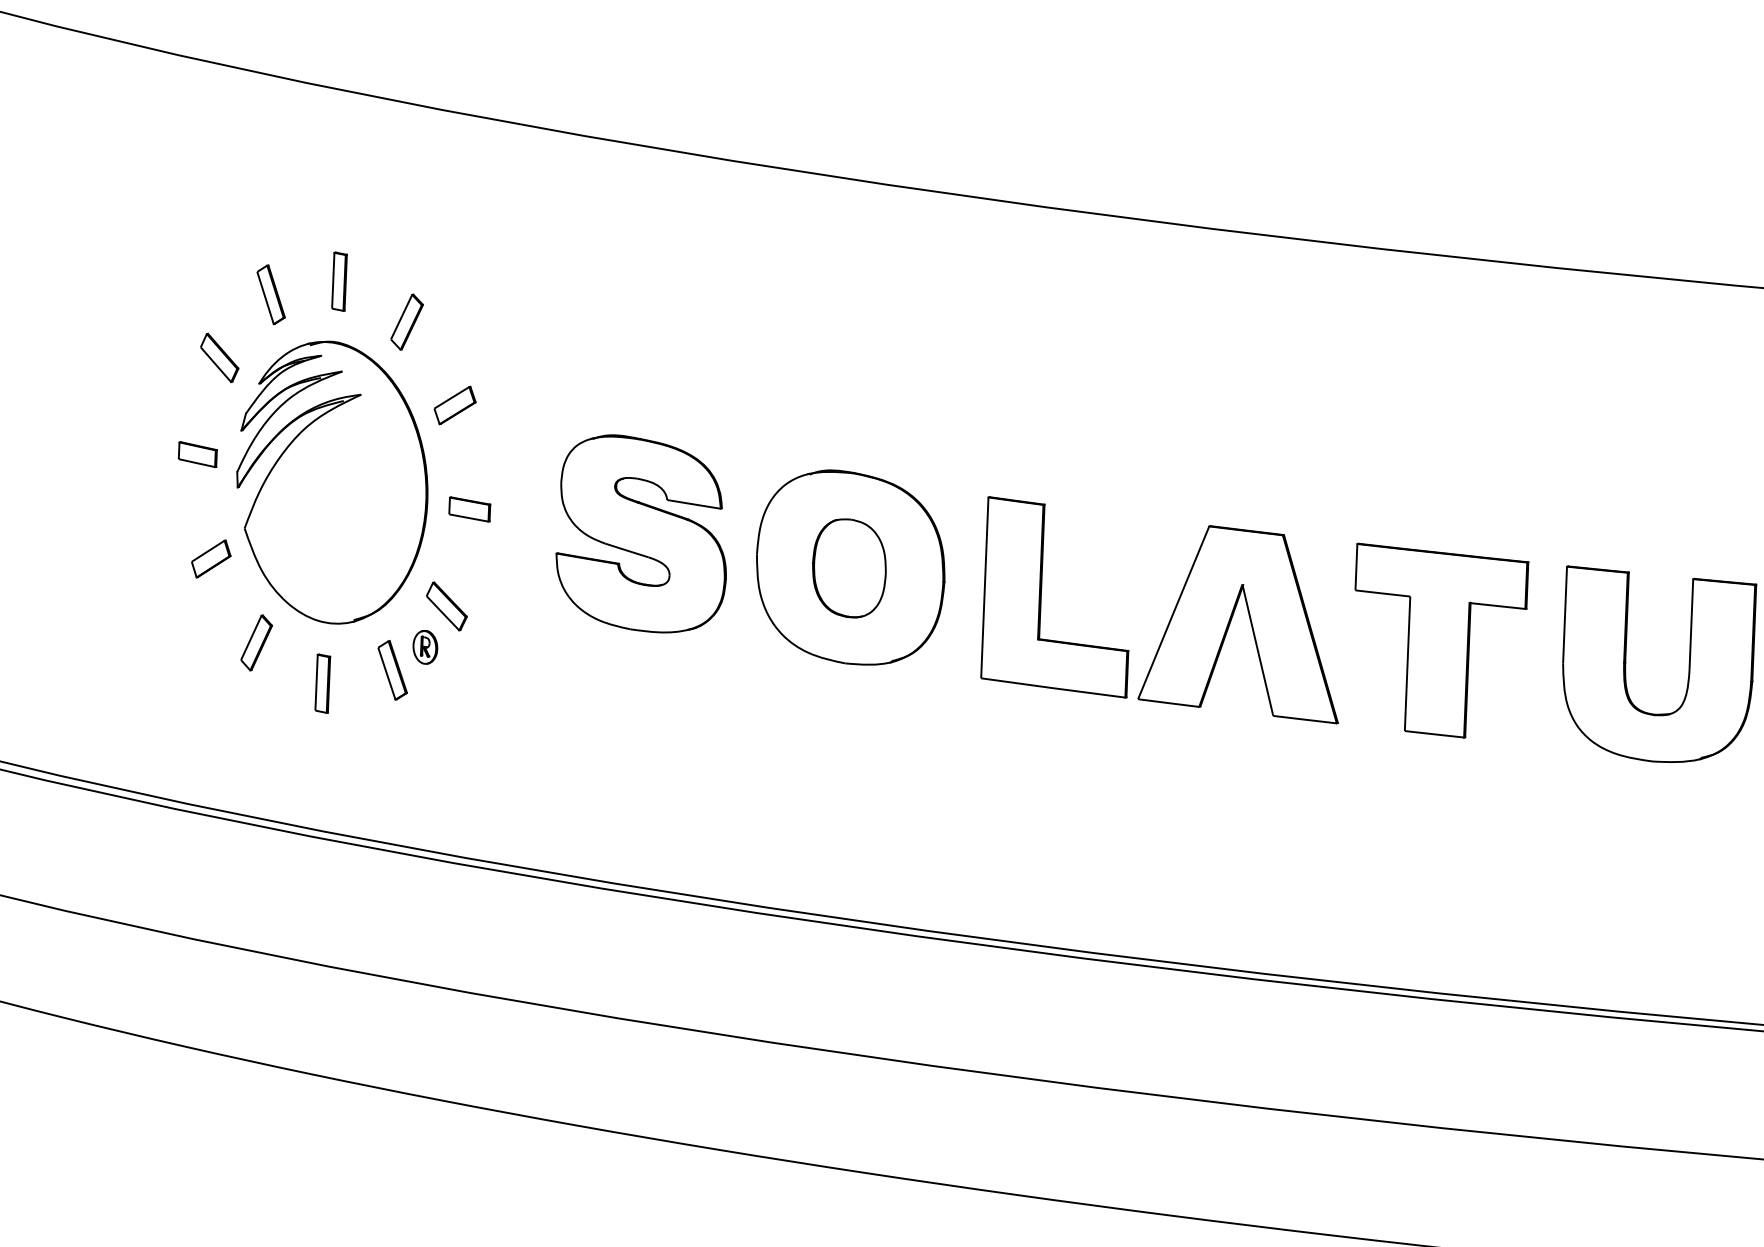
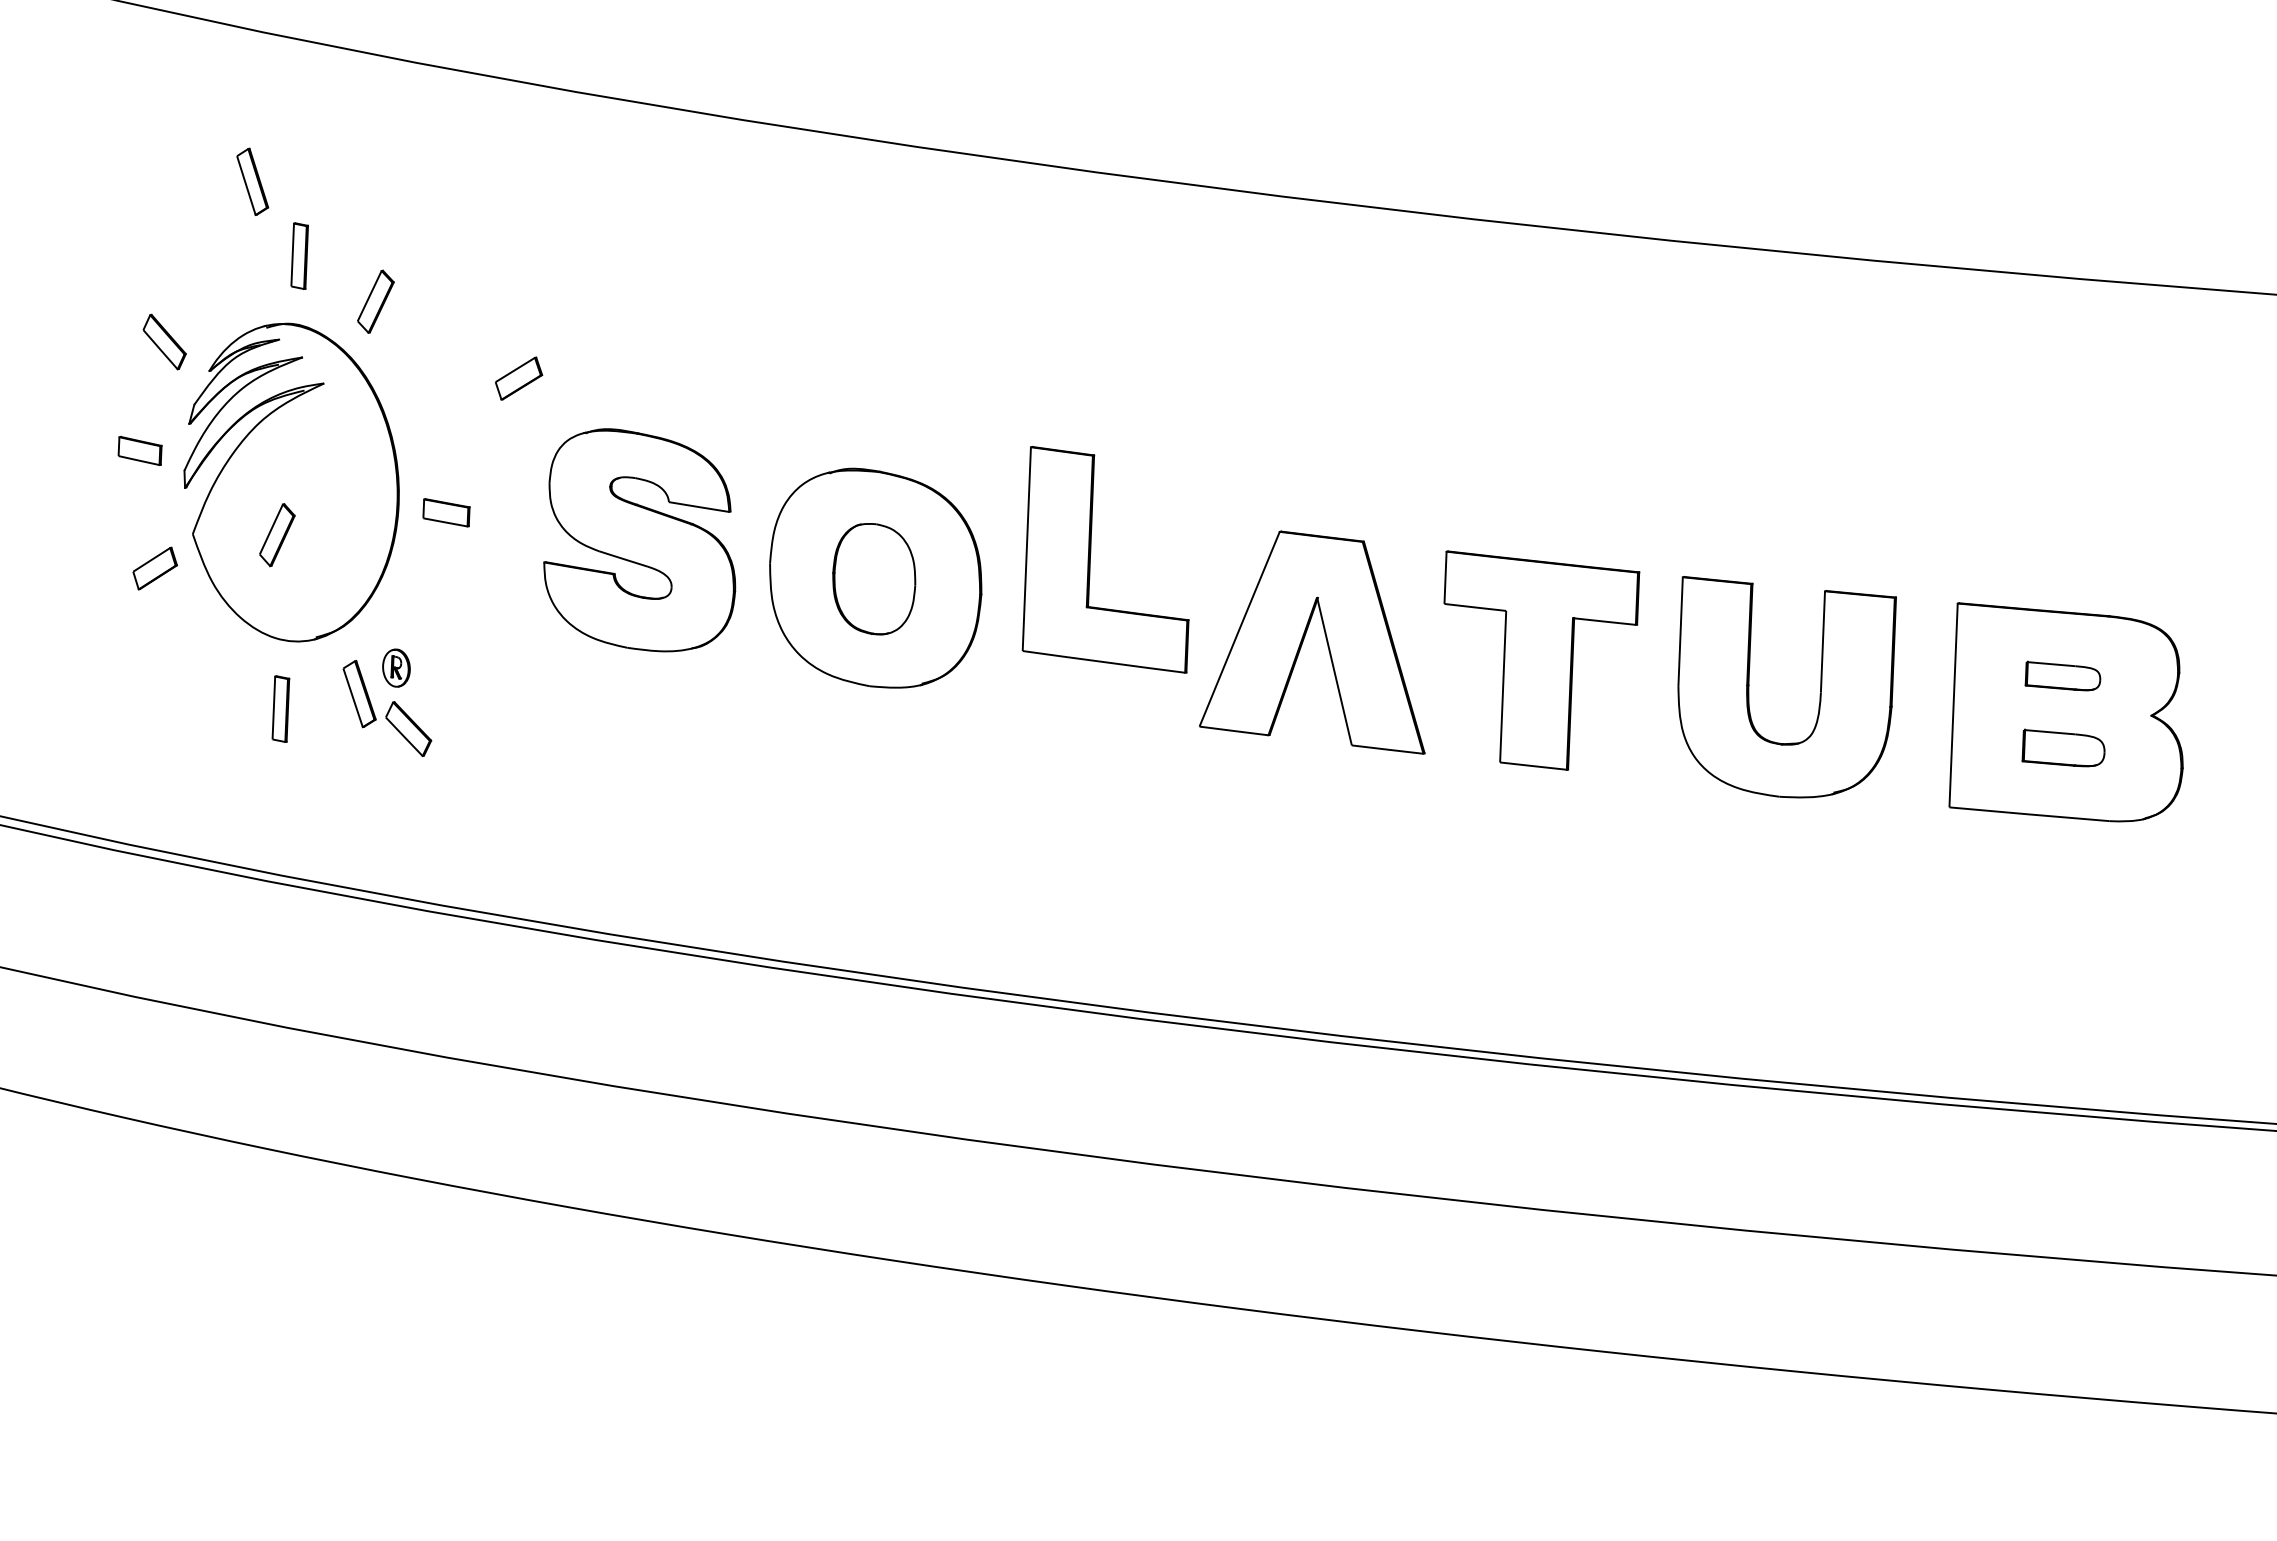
part: (270, 294) -> (252, 181), moved
part: (455, 405) -> (519, 378), moved
part: (1041, 597) -> (1090, 559), moved
part: (446, 606) -> (408, 729), moved
part: (256, 643) -> (277, 535), moved

